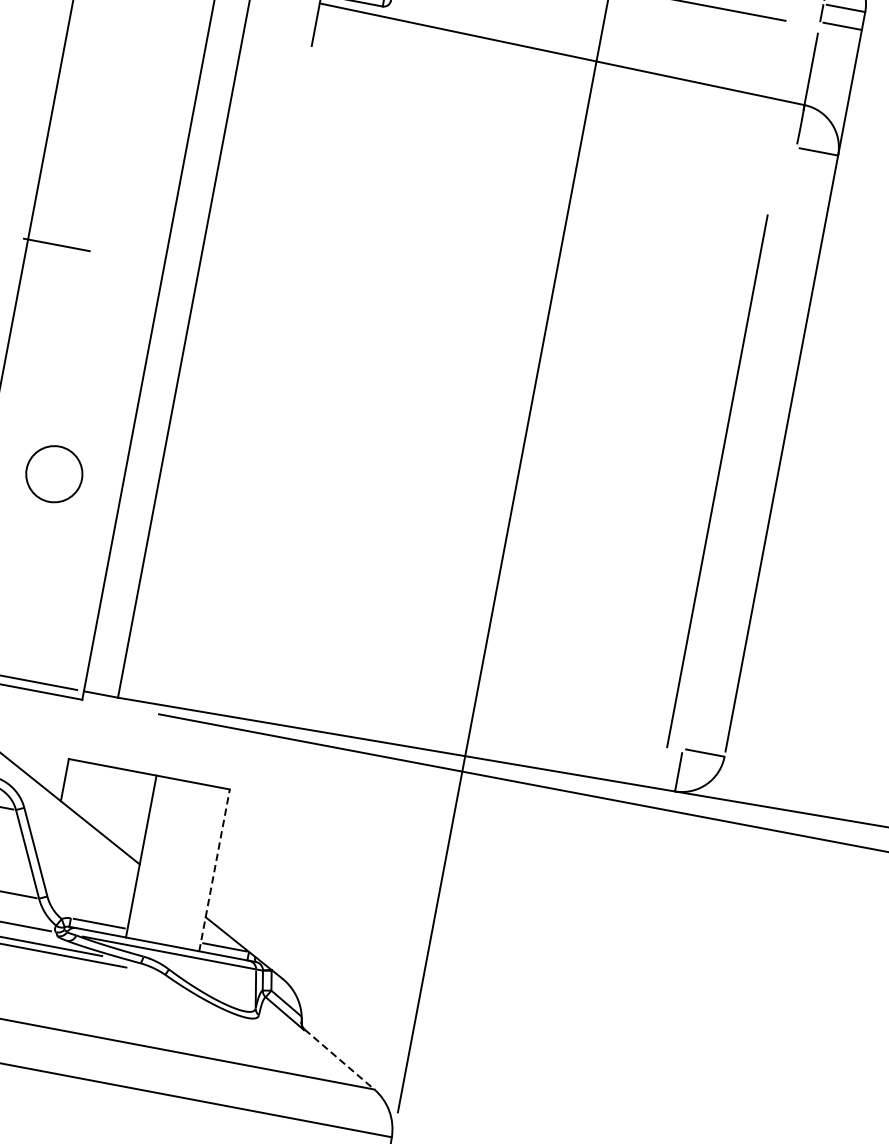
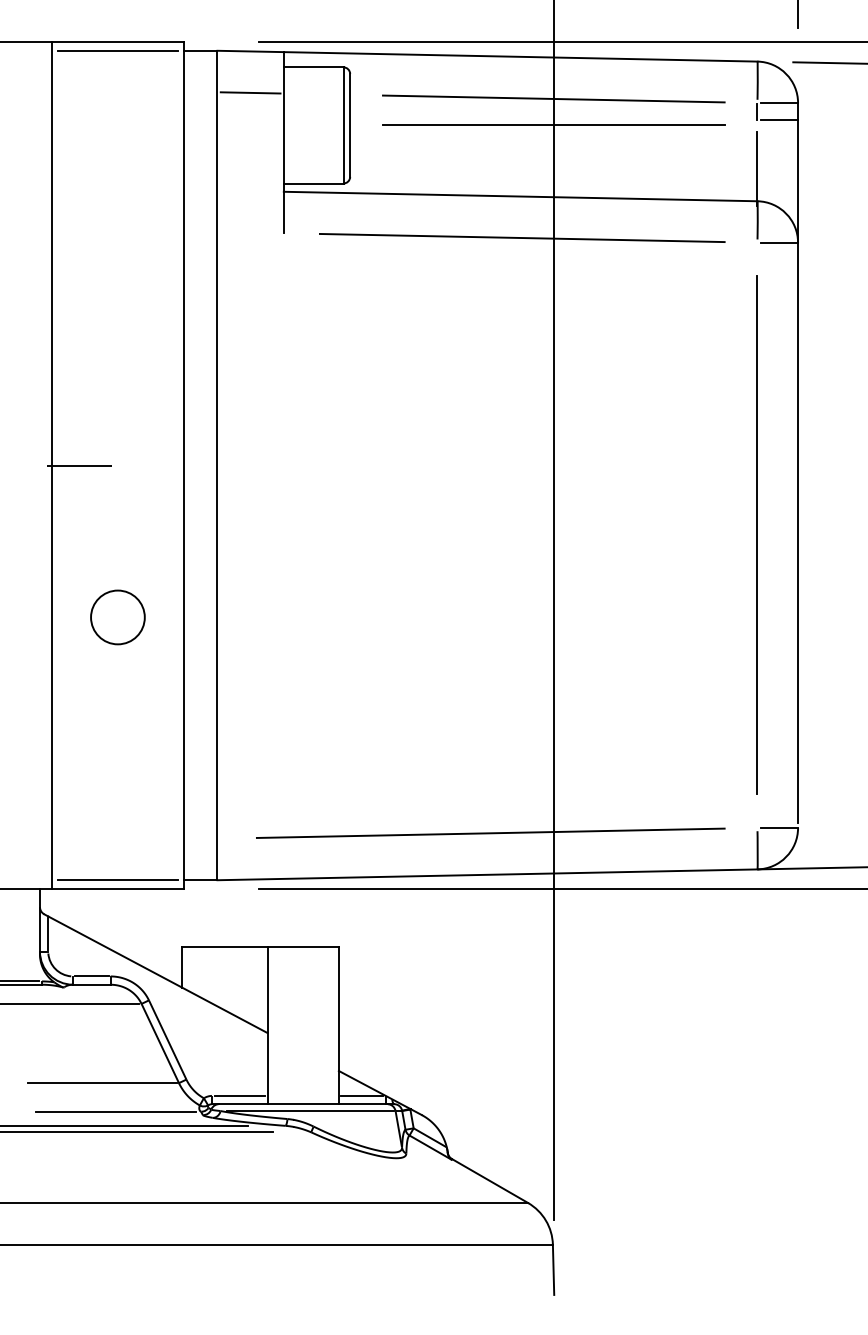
line: (555, 96) -> (521, 237), added
circle: (53, 474) -> (117, 617), moved
line: (716, 480) -> (756, 534), moved
line: (407, 701) -> (490, 832), added
line: (214, 870) -> (338, 1025), dashed -> solid
line: (339, 1058) -> (489, 1180), dashed -> solid

